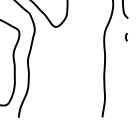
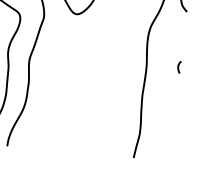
curve: (126, 36) -> (179, 66), moved

